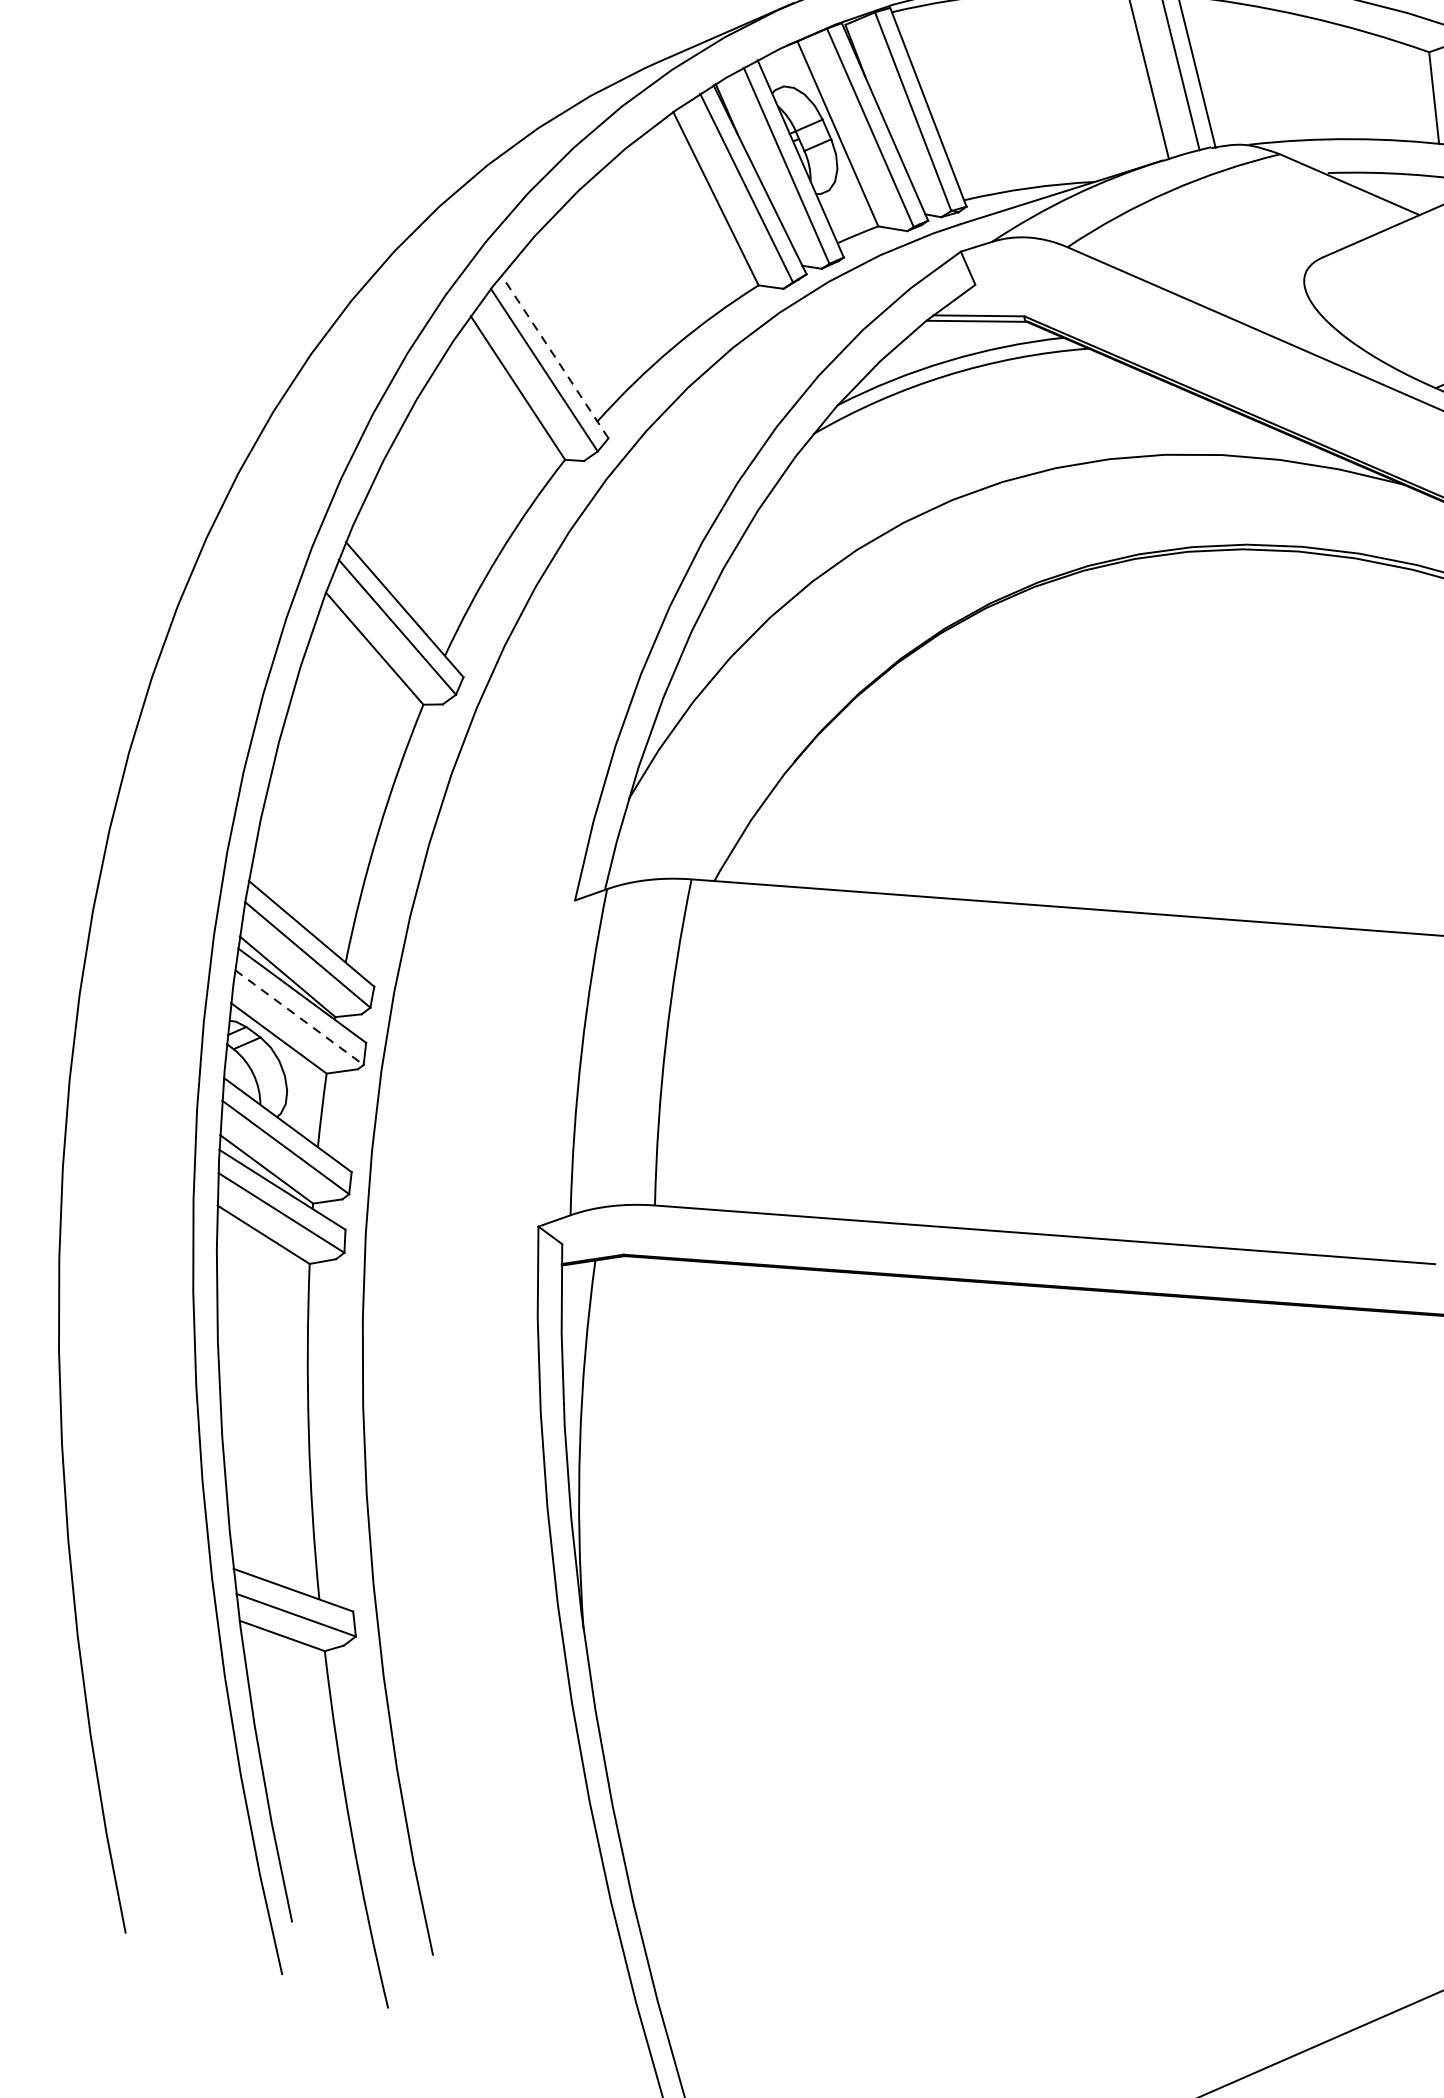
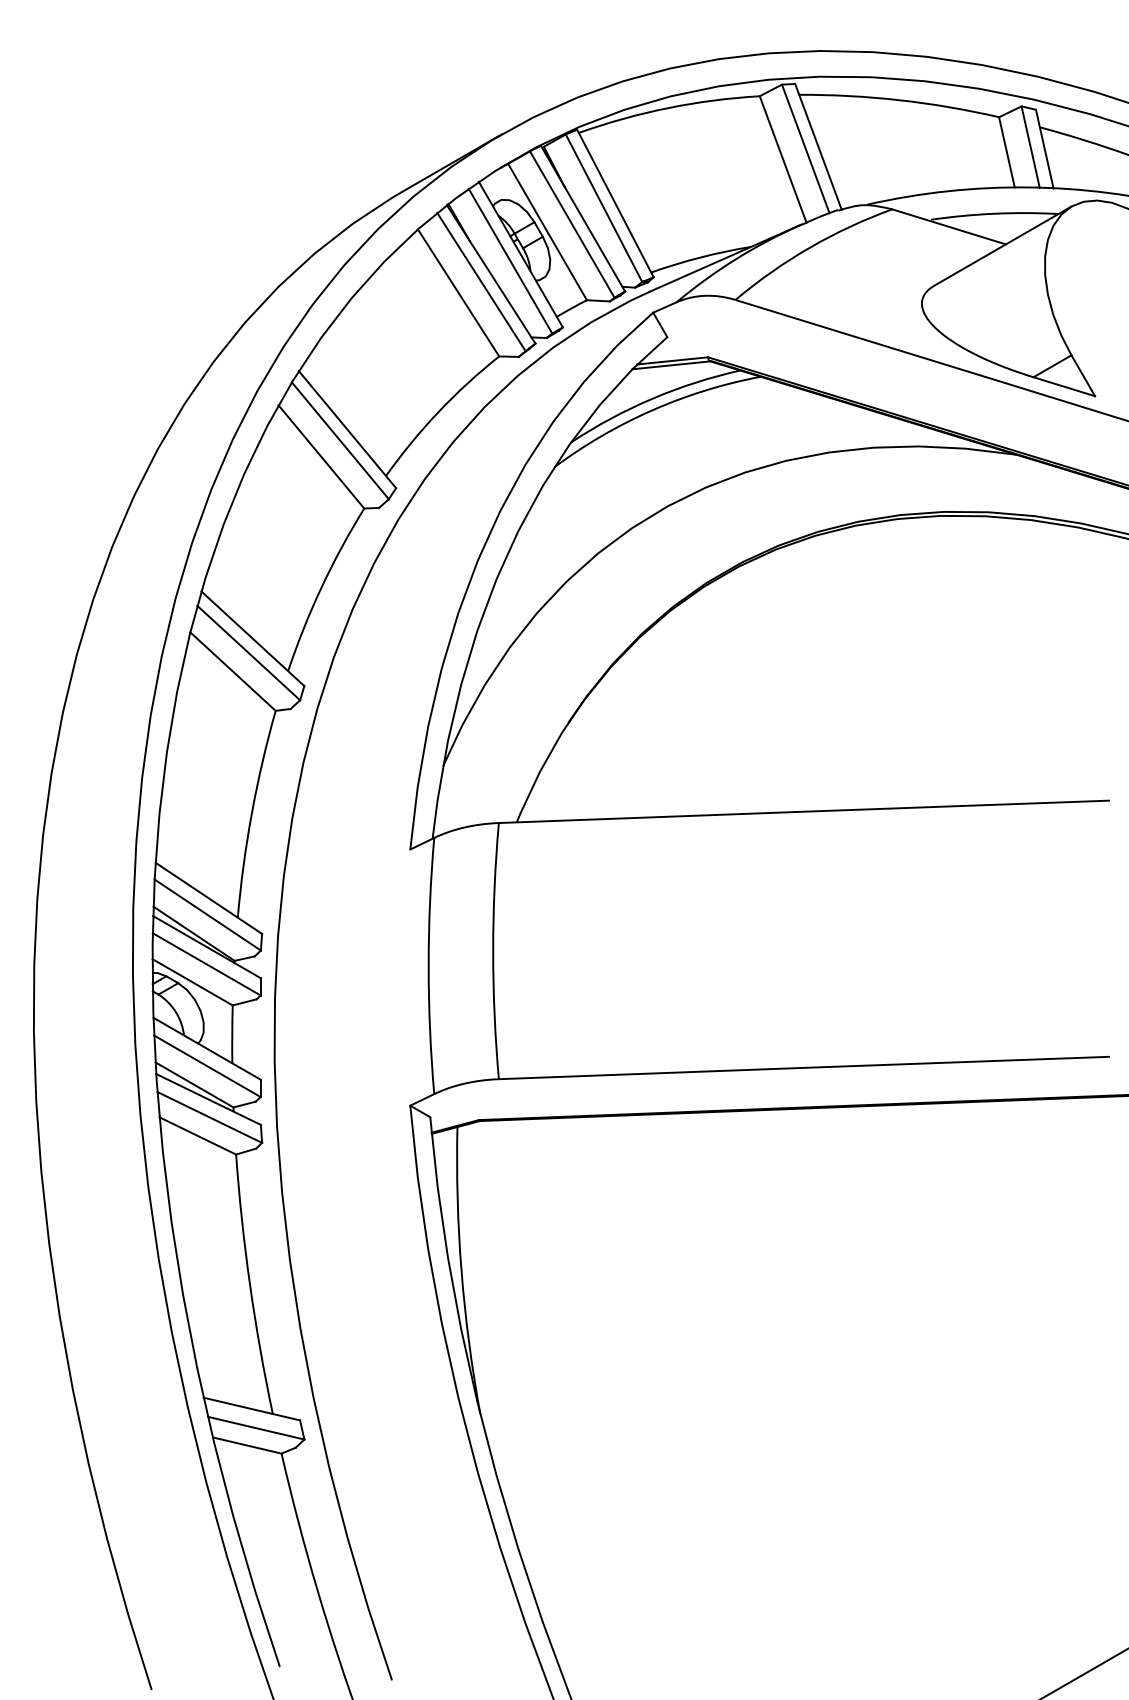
line: (555, 356) -> (347, 429), dashed -> solid
line: (300, 1017) -> (207, 964), dashed -> solid

